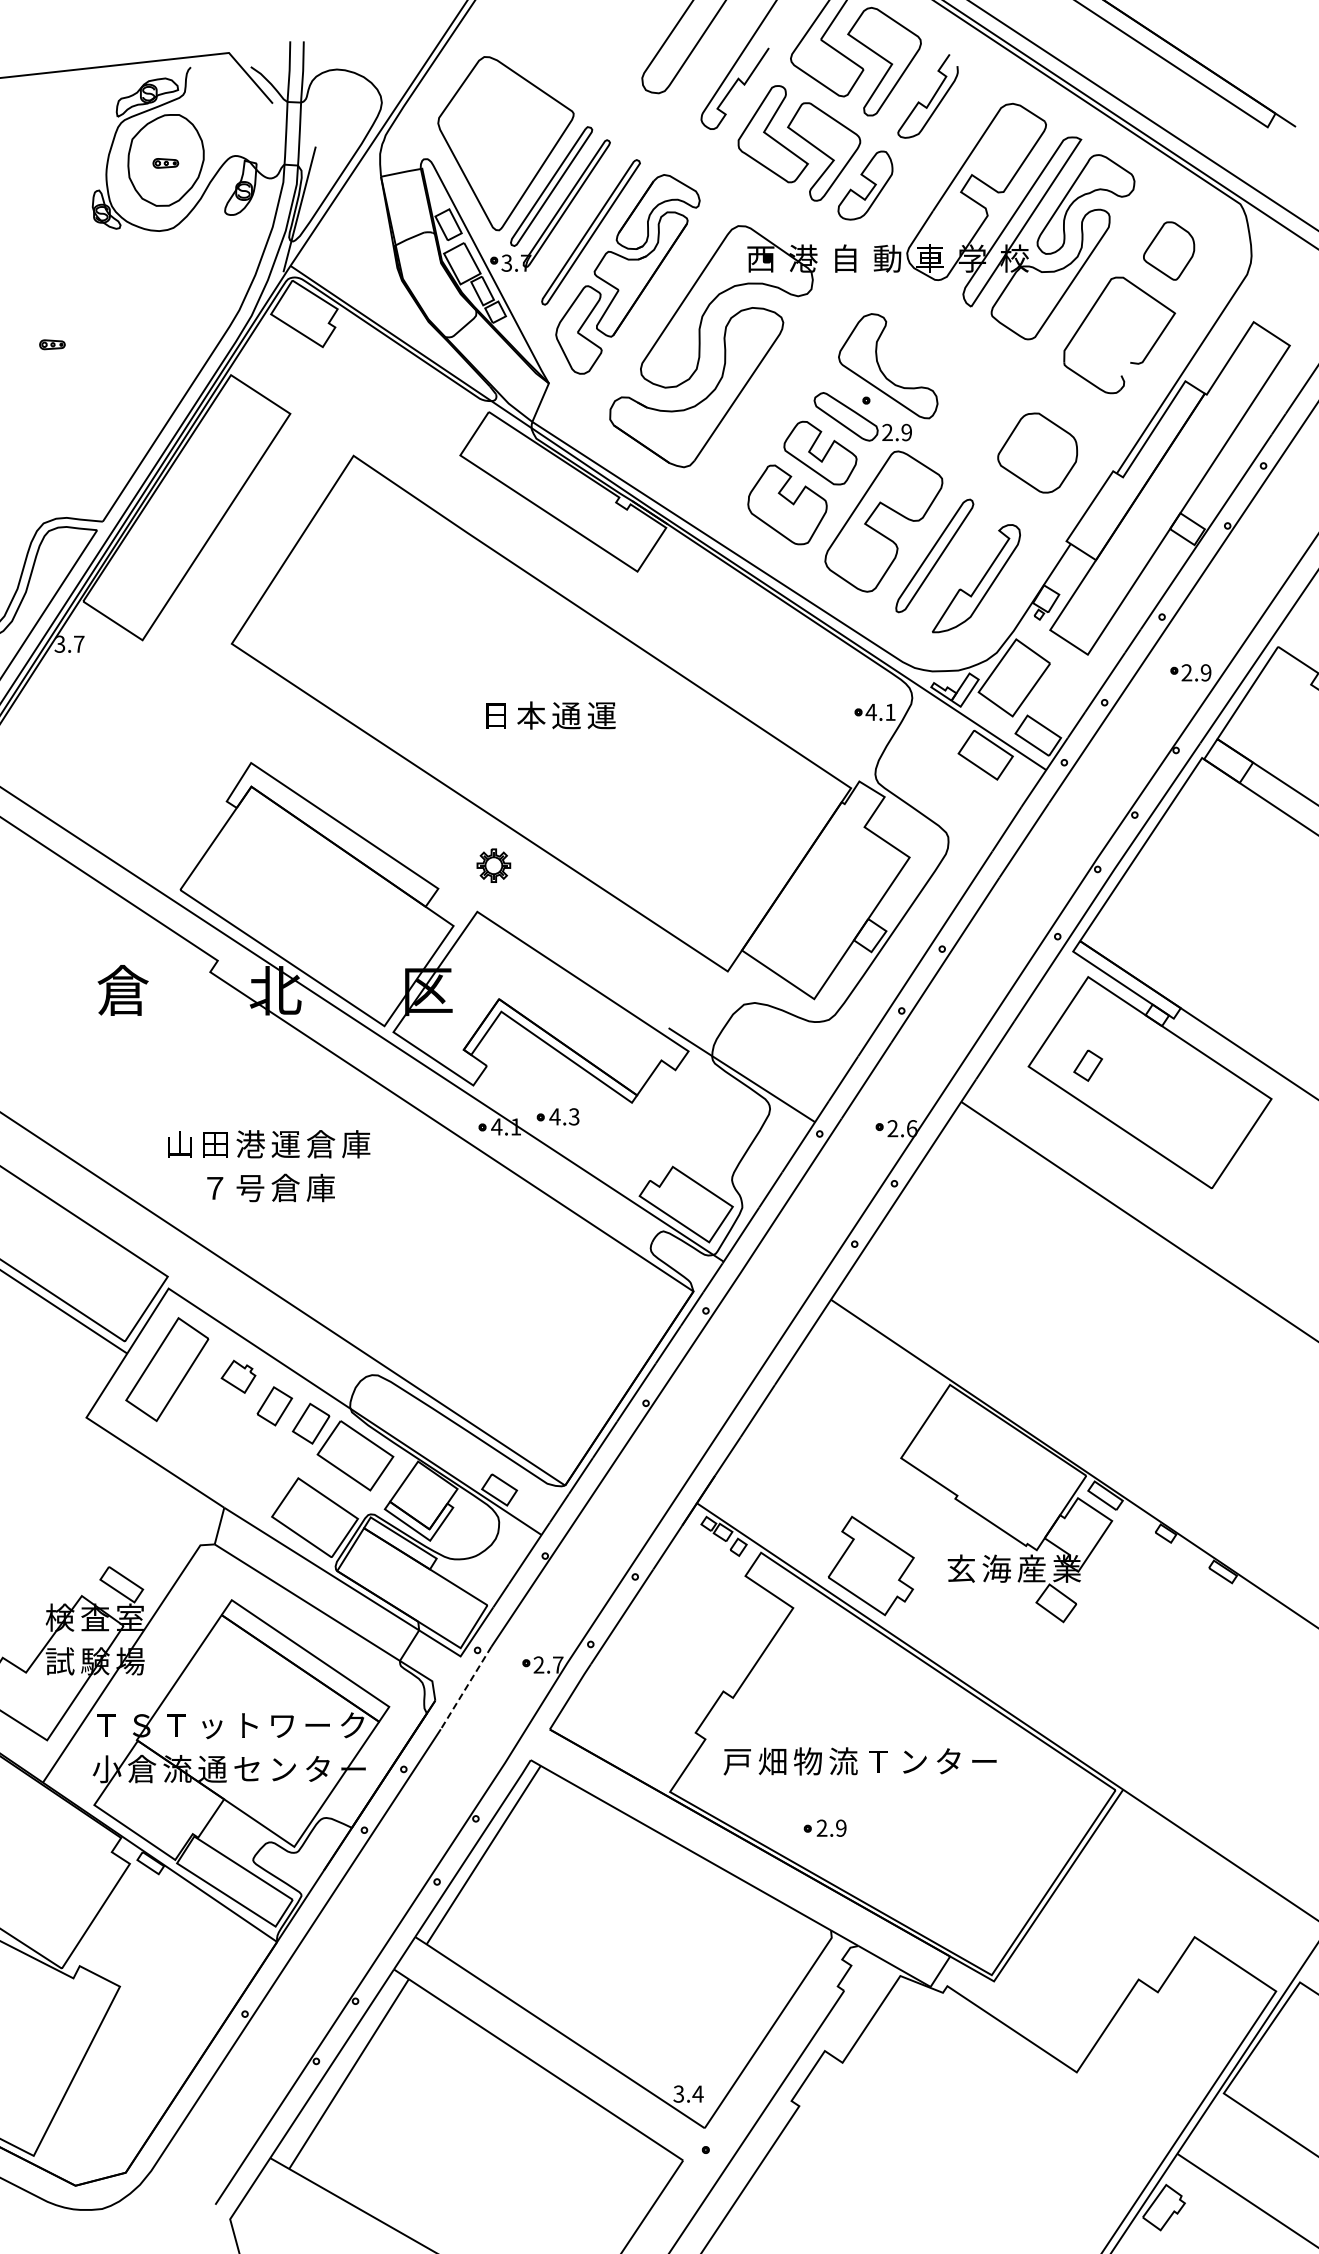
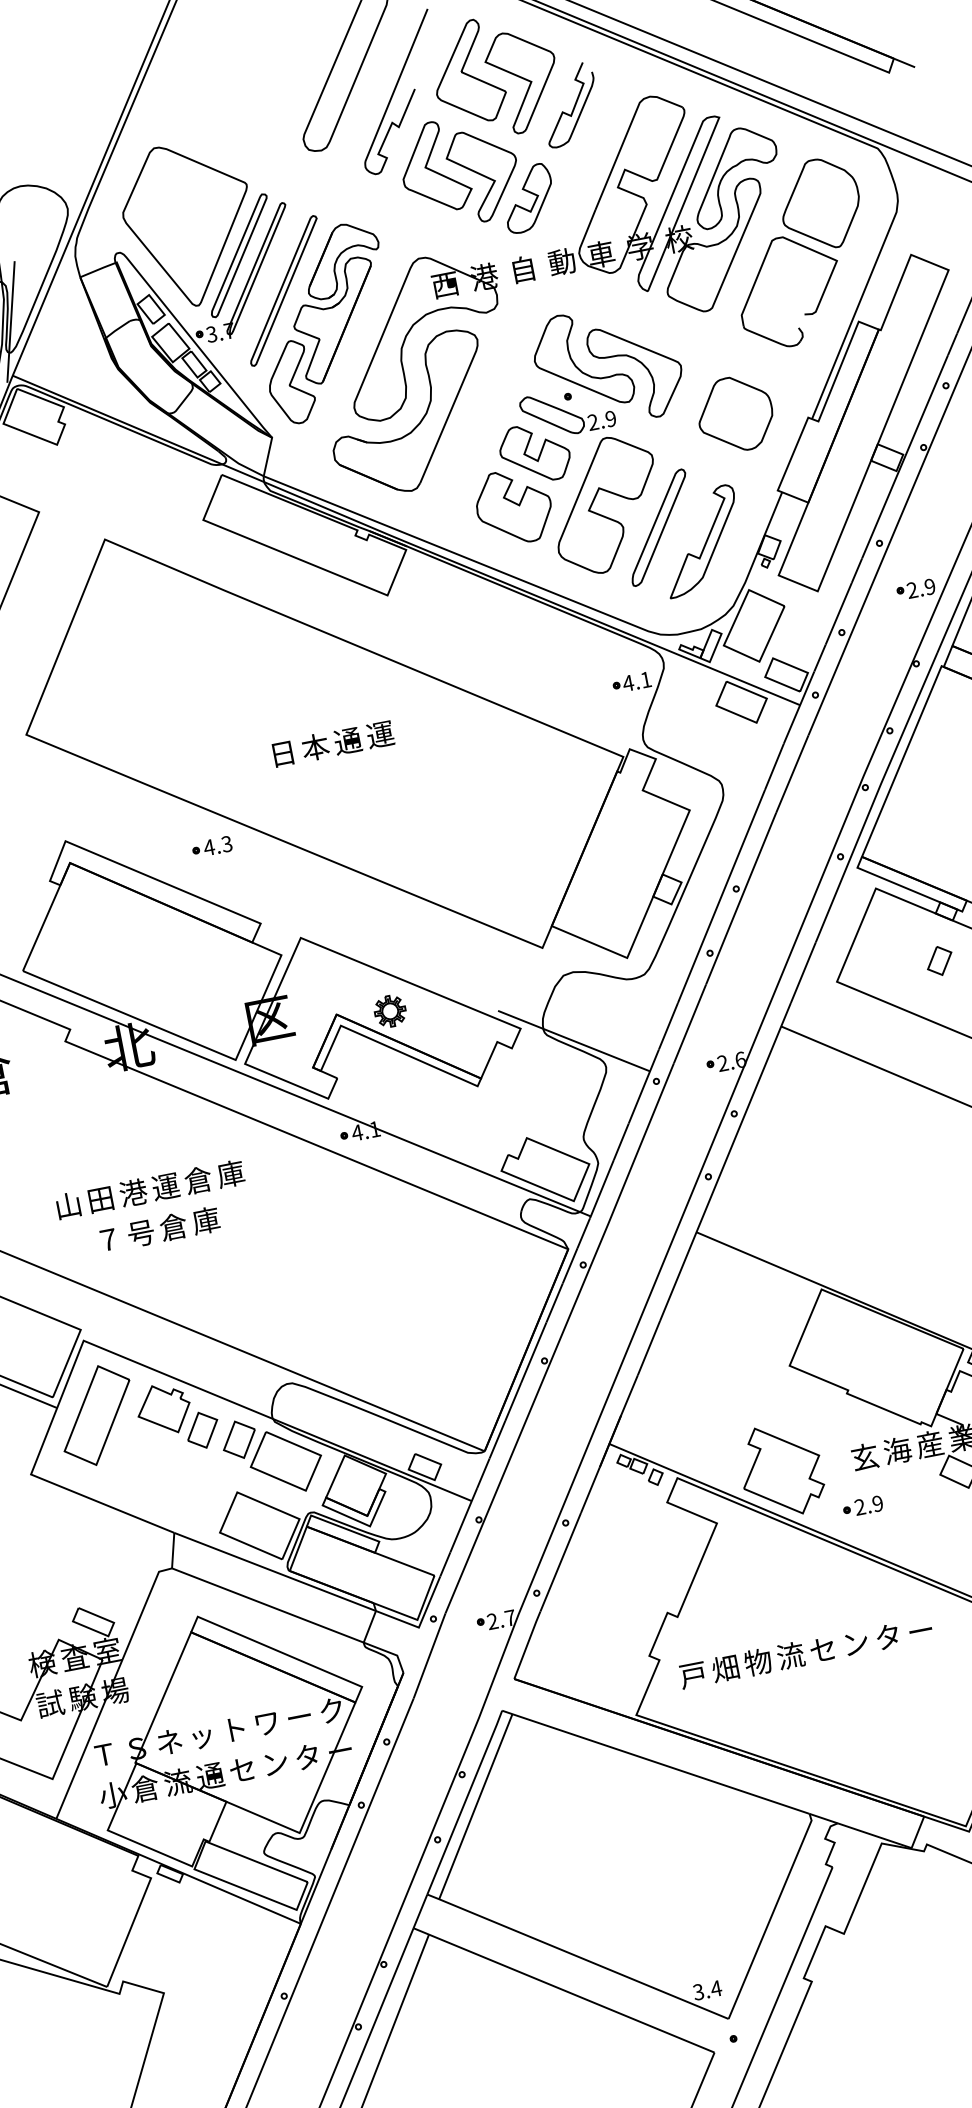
part: (1168, 250) -> (819, 204), size x1.67
part: (949, 381) -> (641, 364), added
part: (493, 865) -> (389, 1011), moved
part: (1087, 1065) -> (939, 960), moved
part: (557, 1116) -> (211, 846), moved
part: (238, 1376) -> (163, 1409), size x1.67
line: (465, 1688) -> (429, 1656), dashed -> solid
text: (176, 1725) -> (169, 1742), Ｔ -> ネ
text: (877, 1761) -> (822, 1649), Ｔ -> セ
part: (824, 1827) -> (862, 1506), moved

